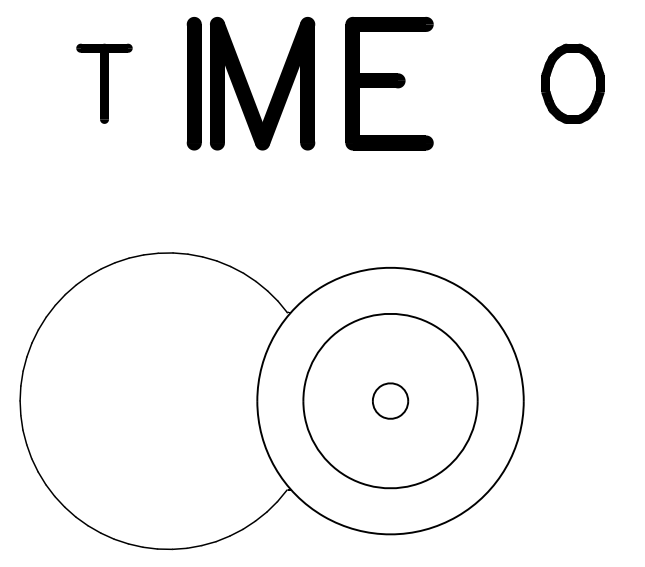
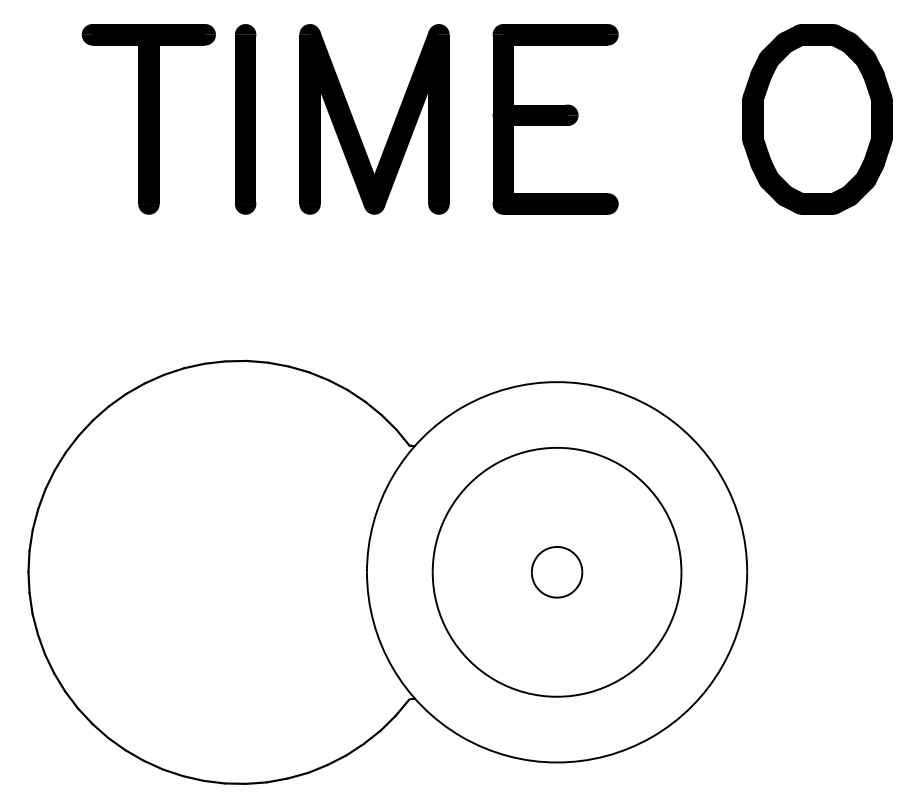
part: (104, 83) -> (148, 119), size x1.67
part: (193, 83) -> (244, 119), moved
part: (572, 83) -> (816, 119), size x1.67

